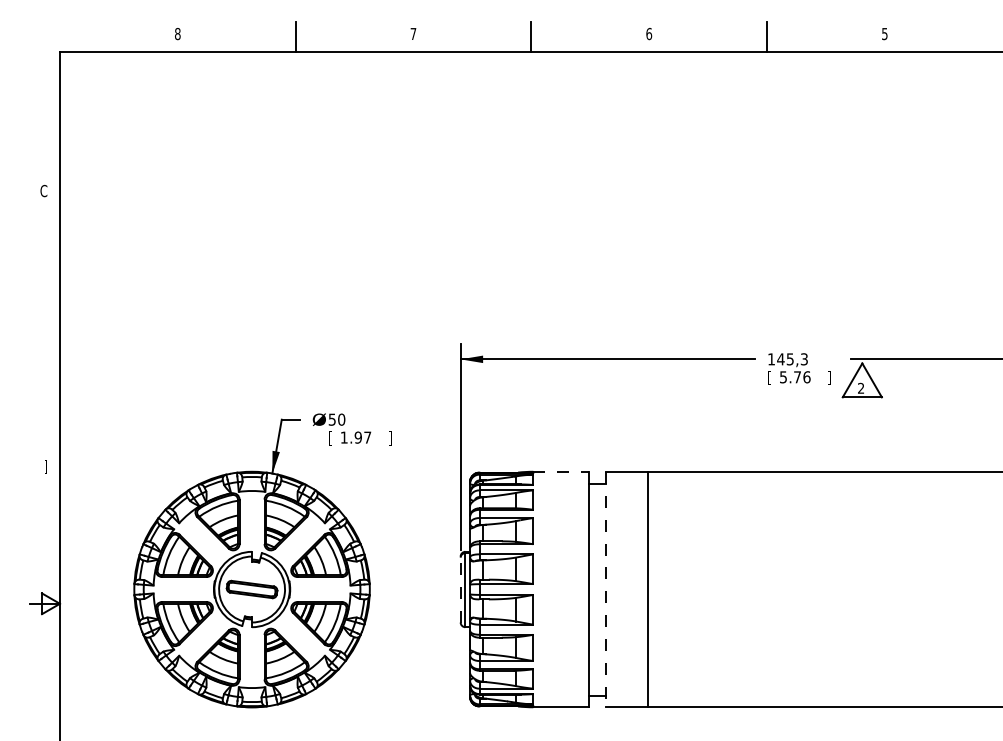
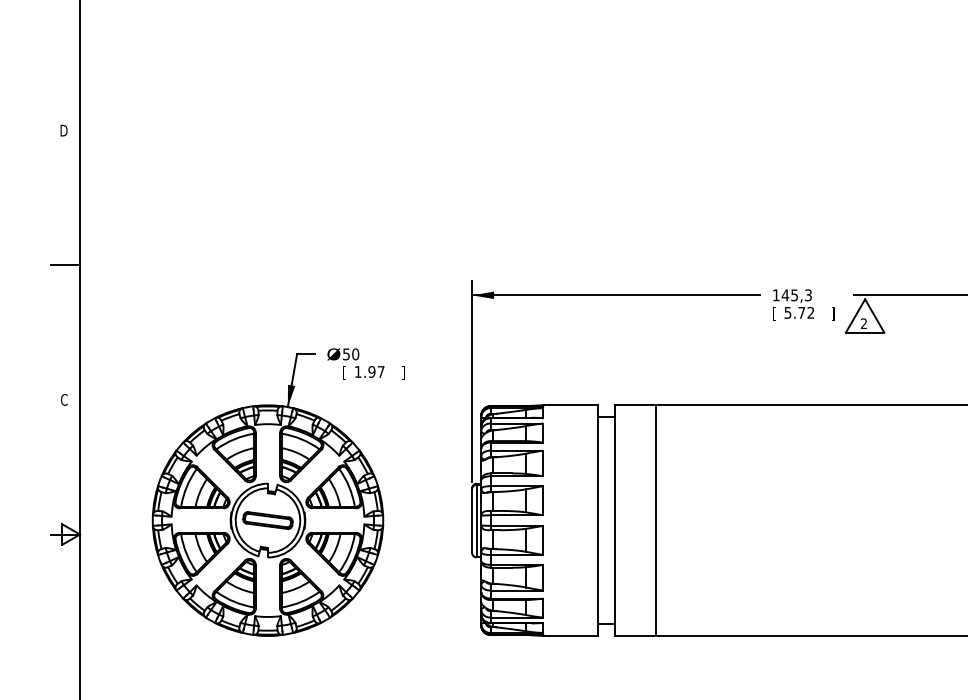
text: (43, 190) -> (63, 130), C -> D
line: (44, 328) -> (64, 265), added
text: (806, 377) -> (810, 313), 5.76 -> 5.72
text: (43, 466) -> (63, 400), ] -> C
line: (561, 471) -> (570, 405), dashed -> solid
line: (460, 589) -> (471, 520), dashed -> solid
line: (606, 589) -> (614, 520), dashed -> solid

